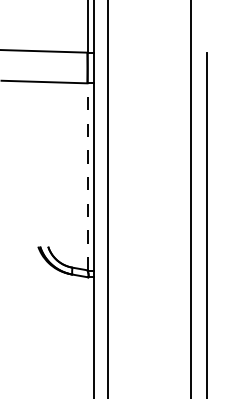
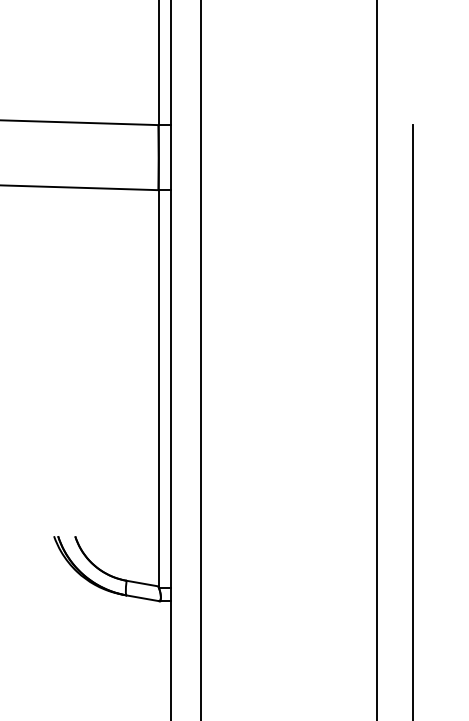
line: (87, 176) -> (158, 387), dashed -> solid

